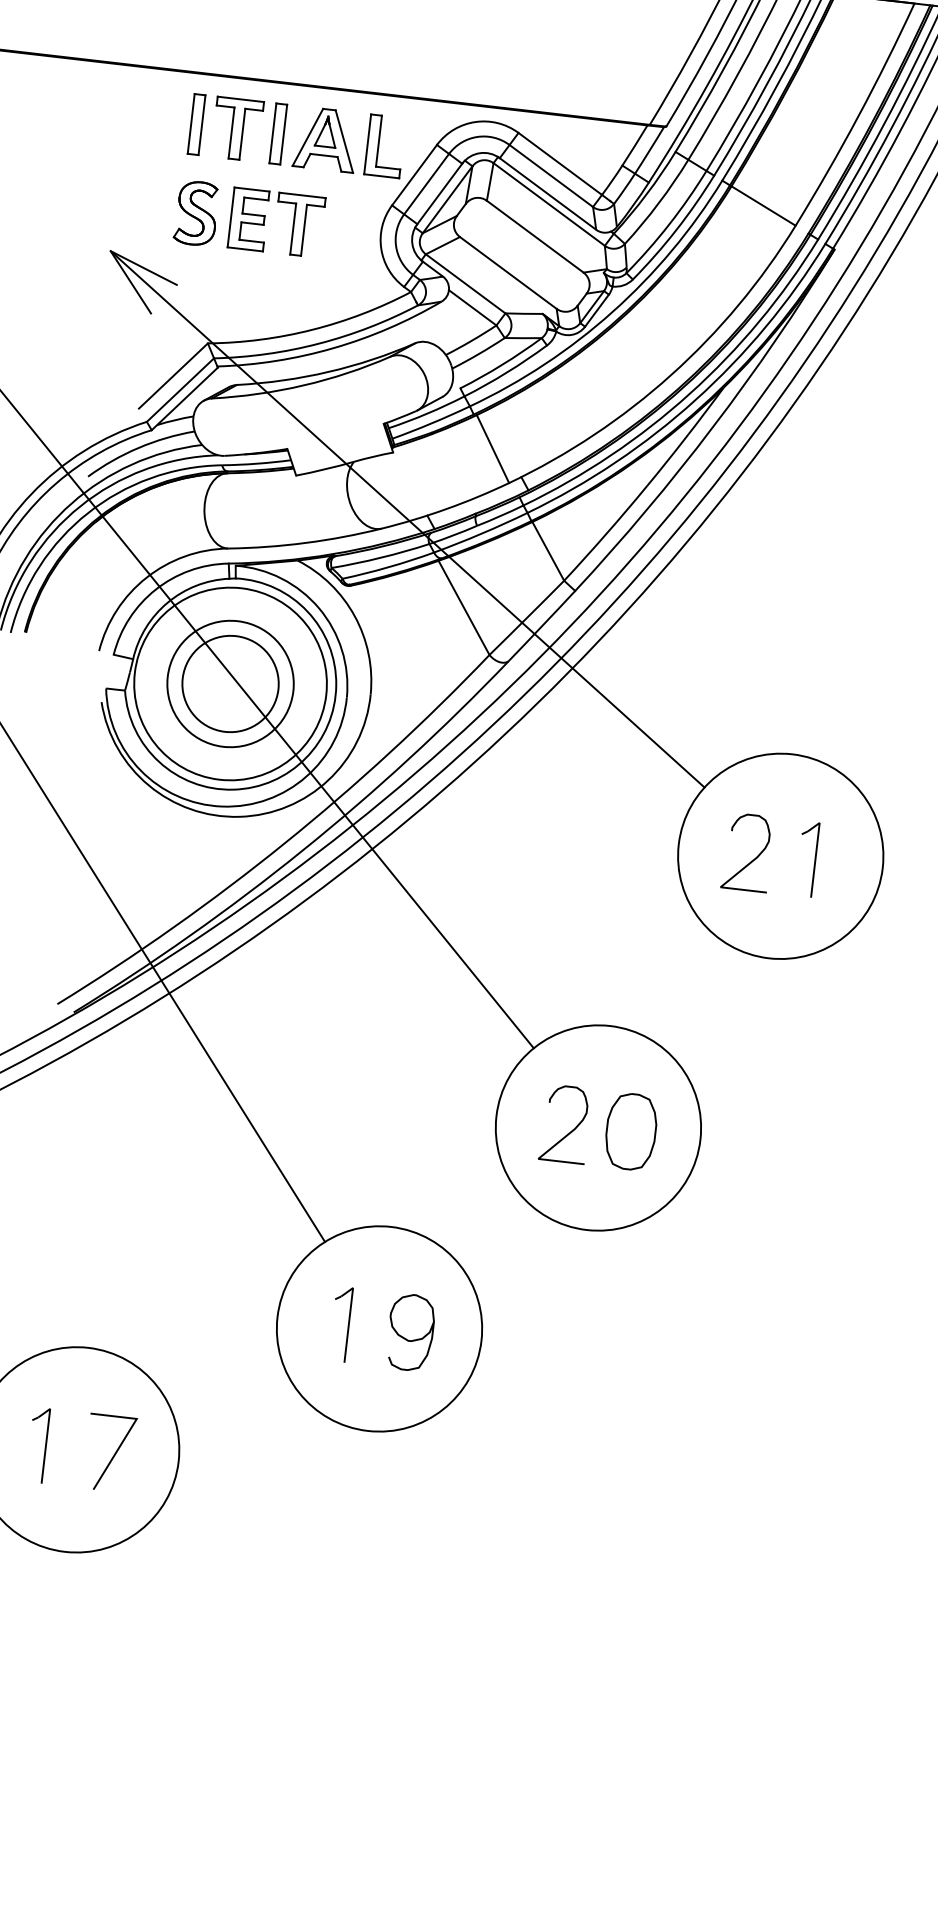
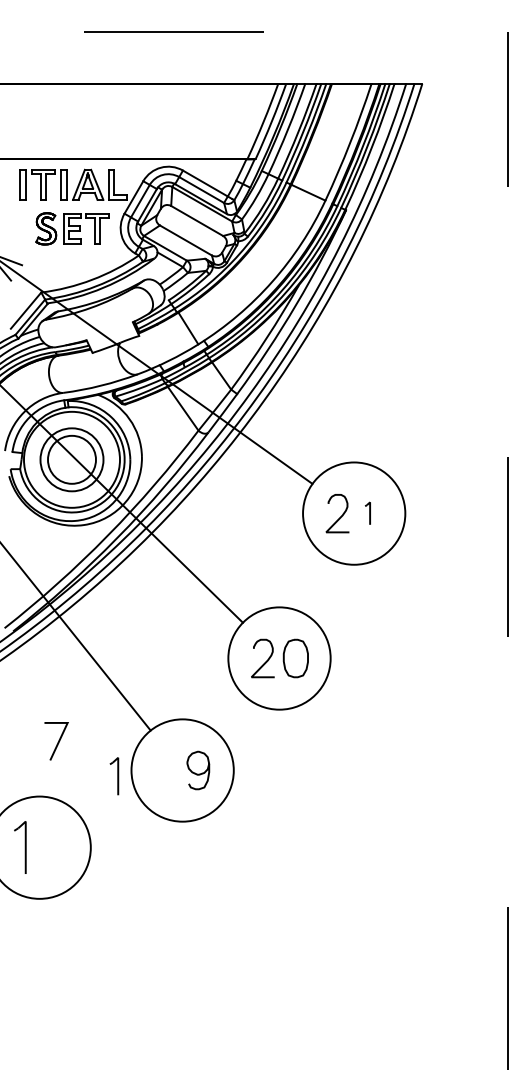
part: (249, 218) -> (72, 228), moved
part: (807, 859) -> (367, 513), size x0.6
part: (341, 1324) -> (114, 776), moved
part: (38, 1445) -> (20, 847), size x1.4
line: (112, 1455) -> (57, 742), moved

